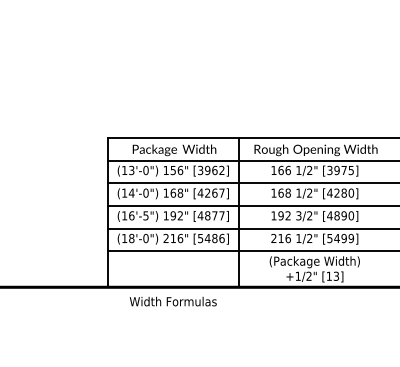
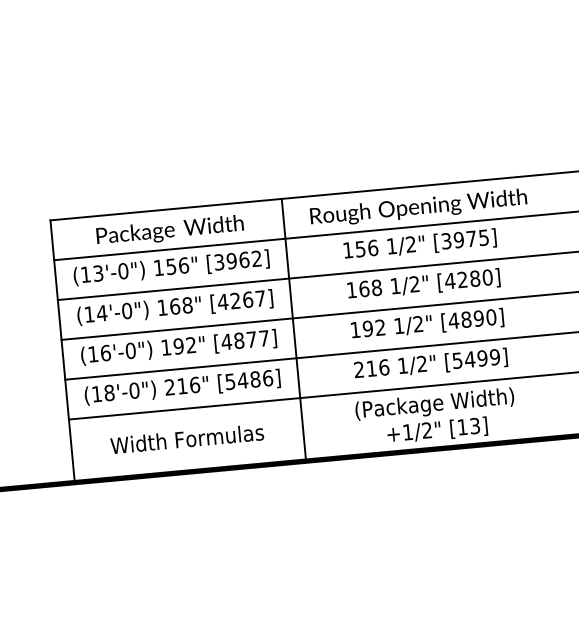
text: (280, 170) -> (359, 249), 166 -> 156
text: (145, 215) -> (129, 350), (16'-5") -> (16'-0")
text: (298, 215) -> (398, 325), 3/2" -> 1/2"
text: (172, 301) -> (185, 439), moved

